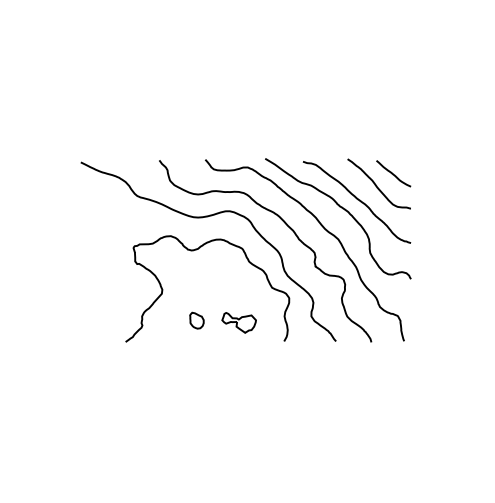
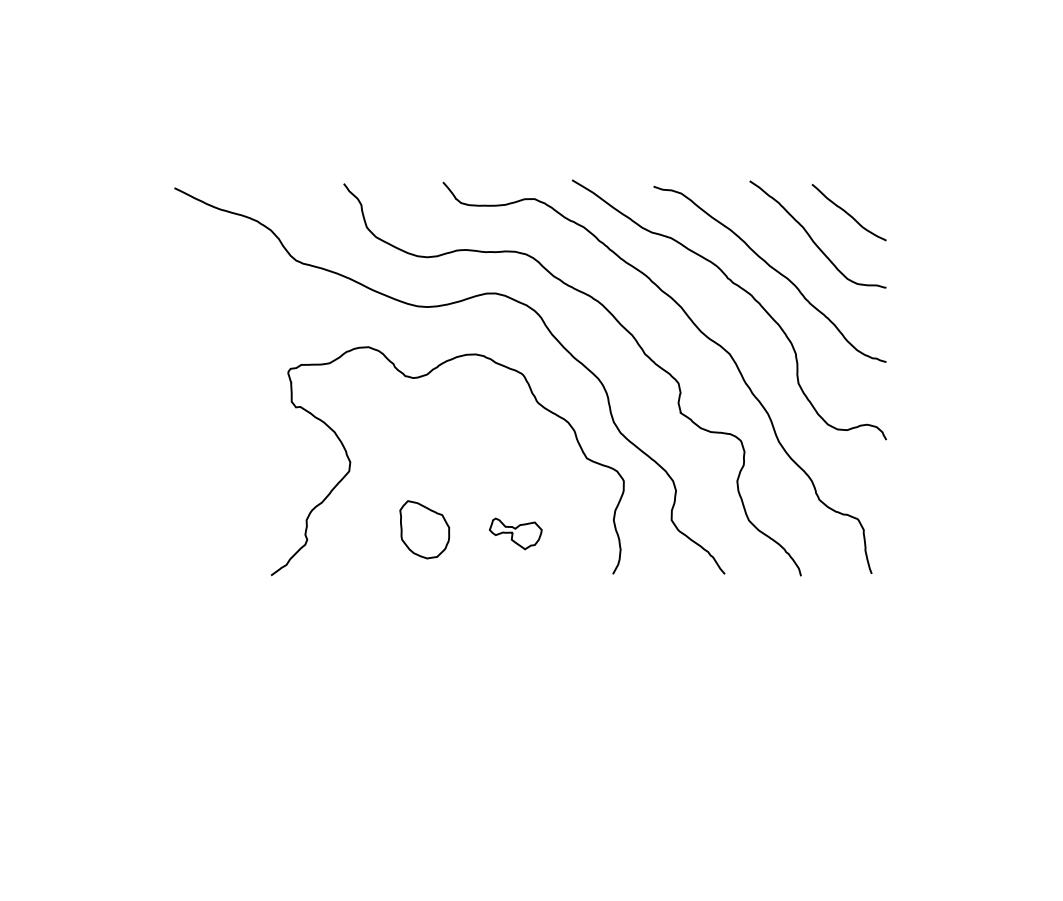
part: (196, 320) -> (423, 529), size x1.67
part: (238, 322) -> (514, 533), size x0.71

